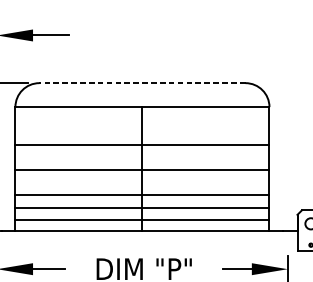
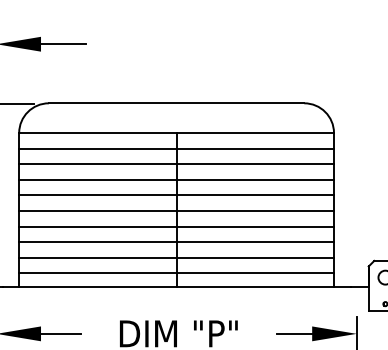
line: (142, 83) -> (176, 103), dashed -> solid
line: (142, 119) -> (176, 148), added
line: (142, 132) -> (176, 164), added
line: (142, 157) -> (176, 195), added
line: (142, 182) -> (176, 226), added

